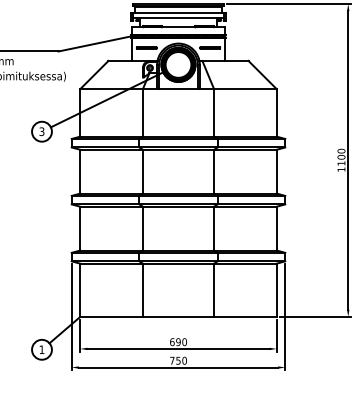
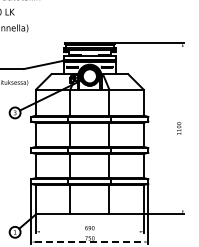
line: (347, 160) -> (182, 128), removed
line: (177, 348) -> (89, 231), removed
line: (177, 368) -> (89, 242), solid -> dashed

